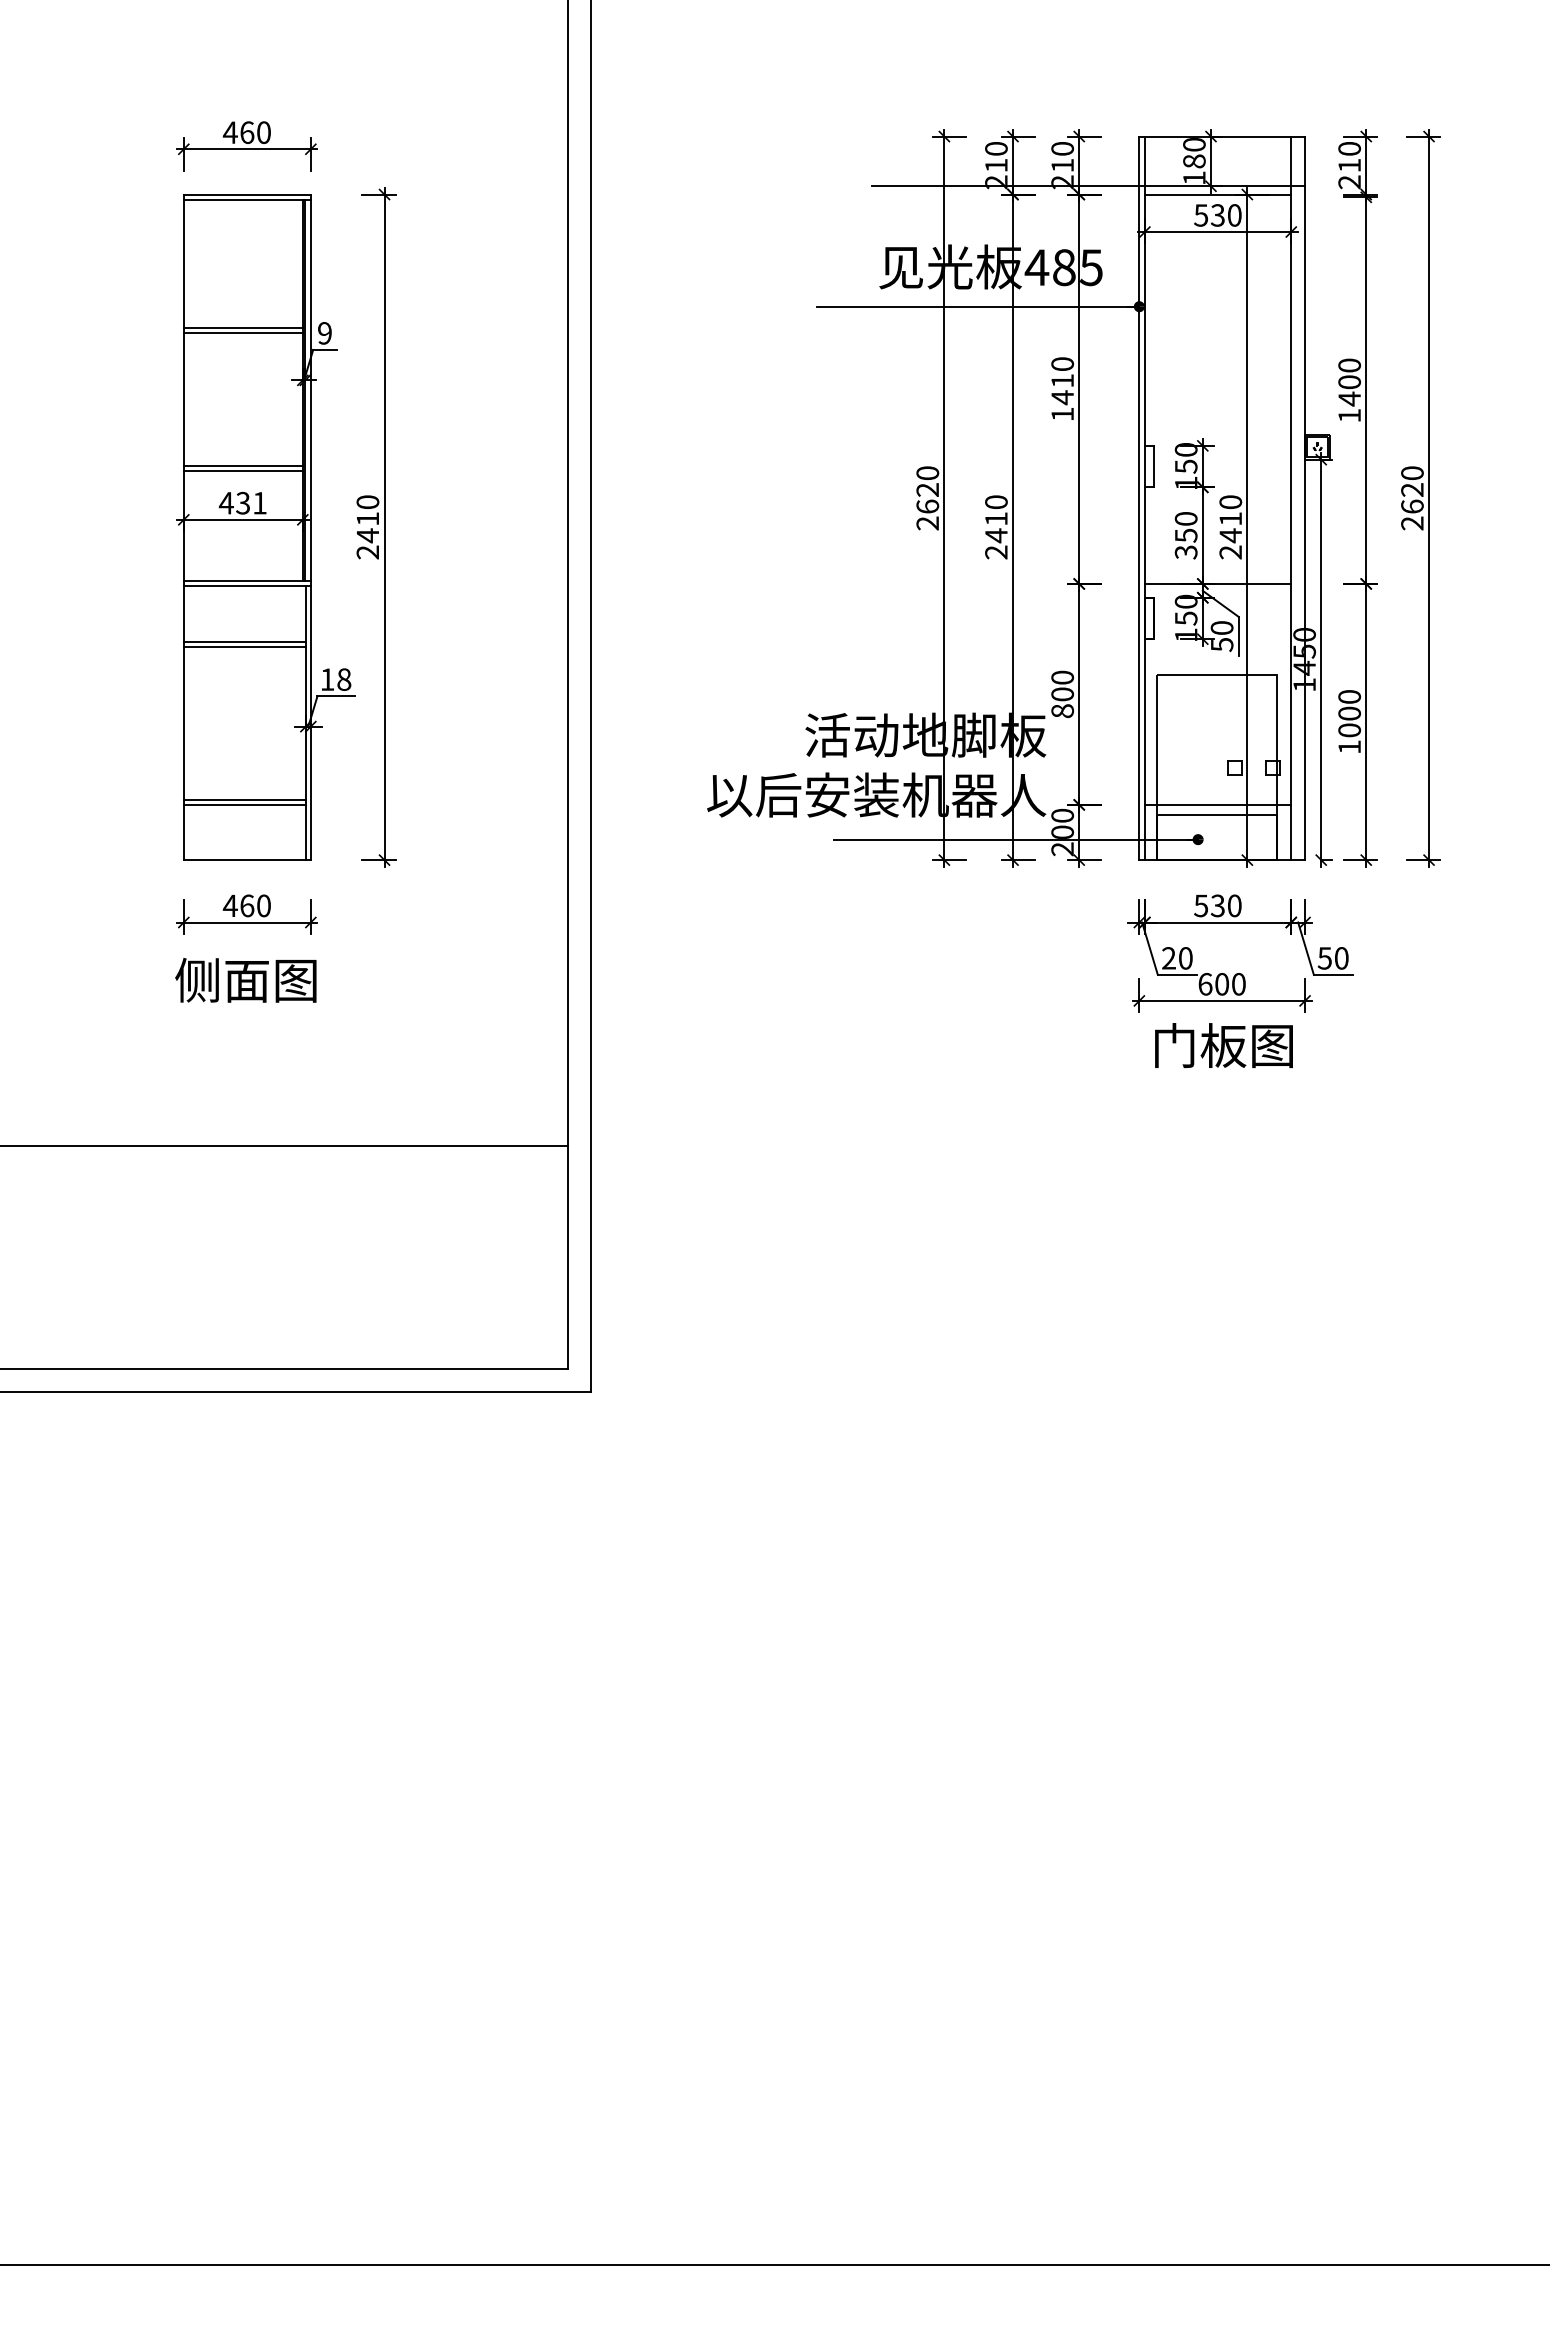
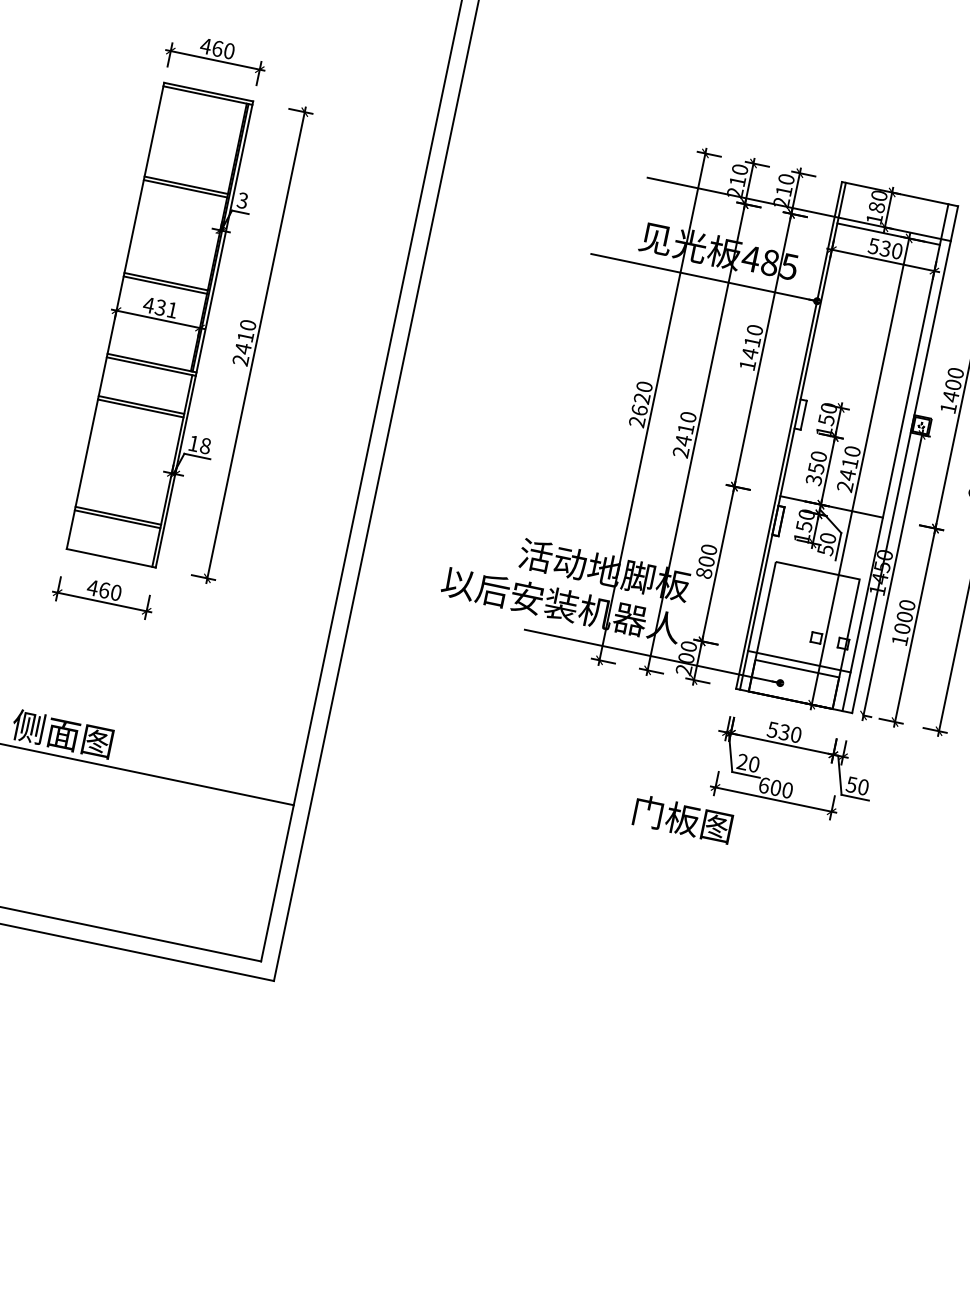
text: (324, 333) -> (242, 200), 9 -> 3
text: (245, 980) -> (62, 734), moved
text: (1223, 1045) -> (682, 819), moved

